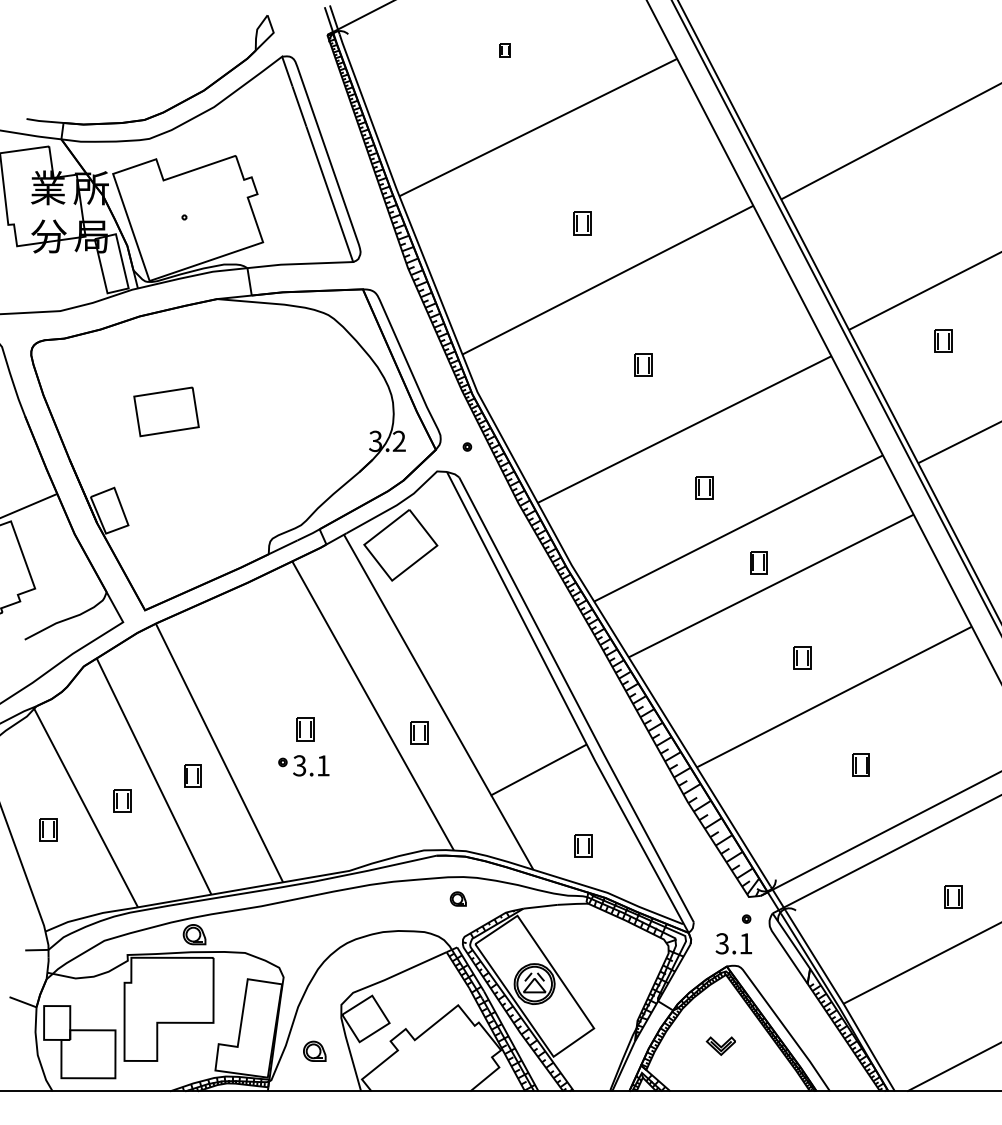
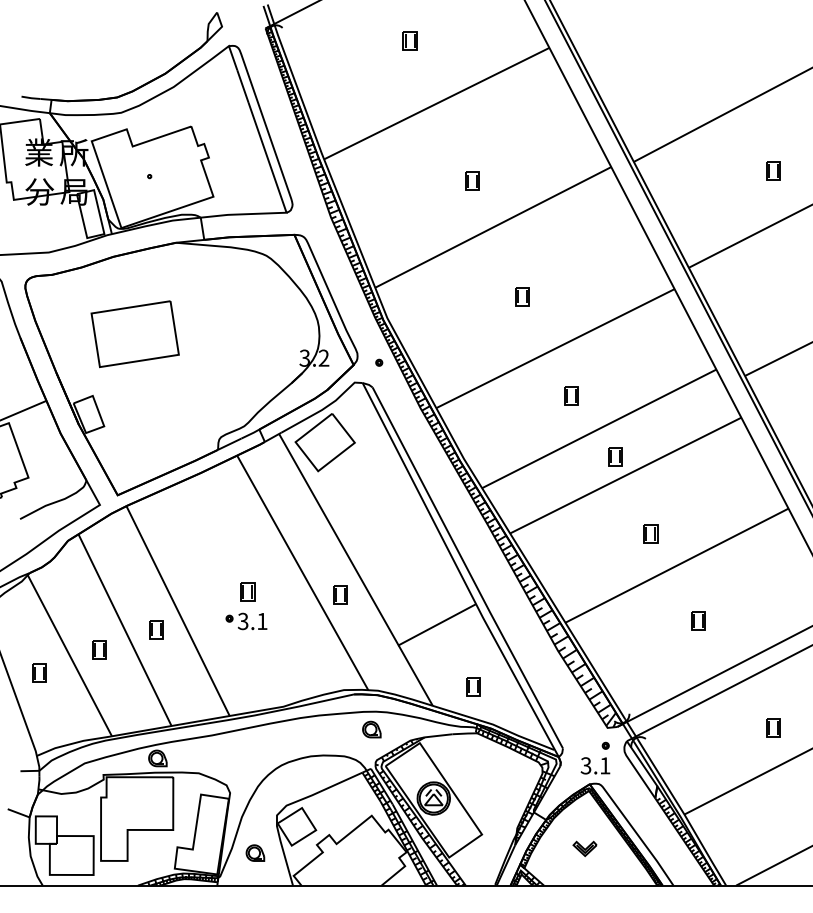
part: (504, 49) -> (409, 40), size x1.67
part: (943, 340) -> (773, 170), moved
part: (165, 412) -> (134, 334), size x1.67
part: (457, 898) -> (371, 729), size x1.43

